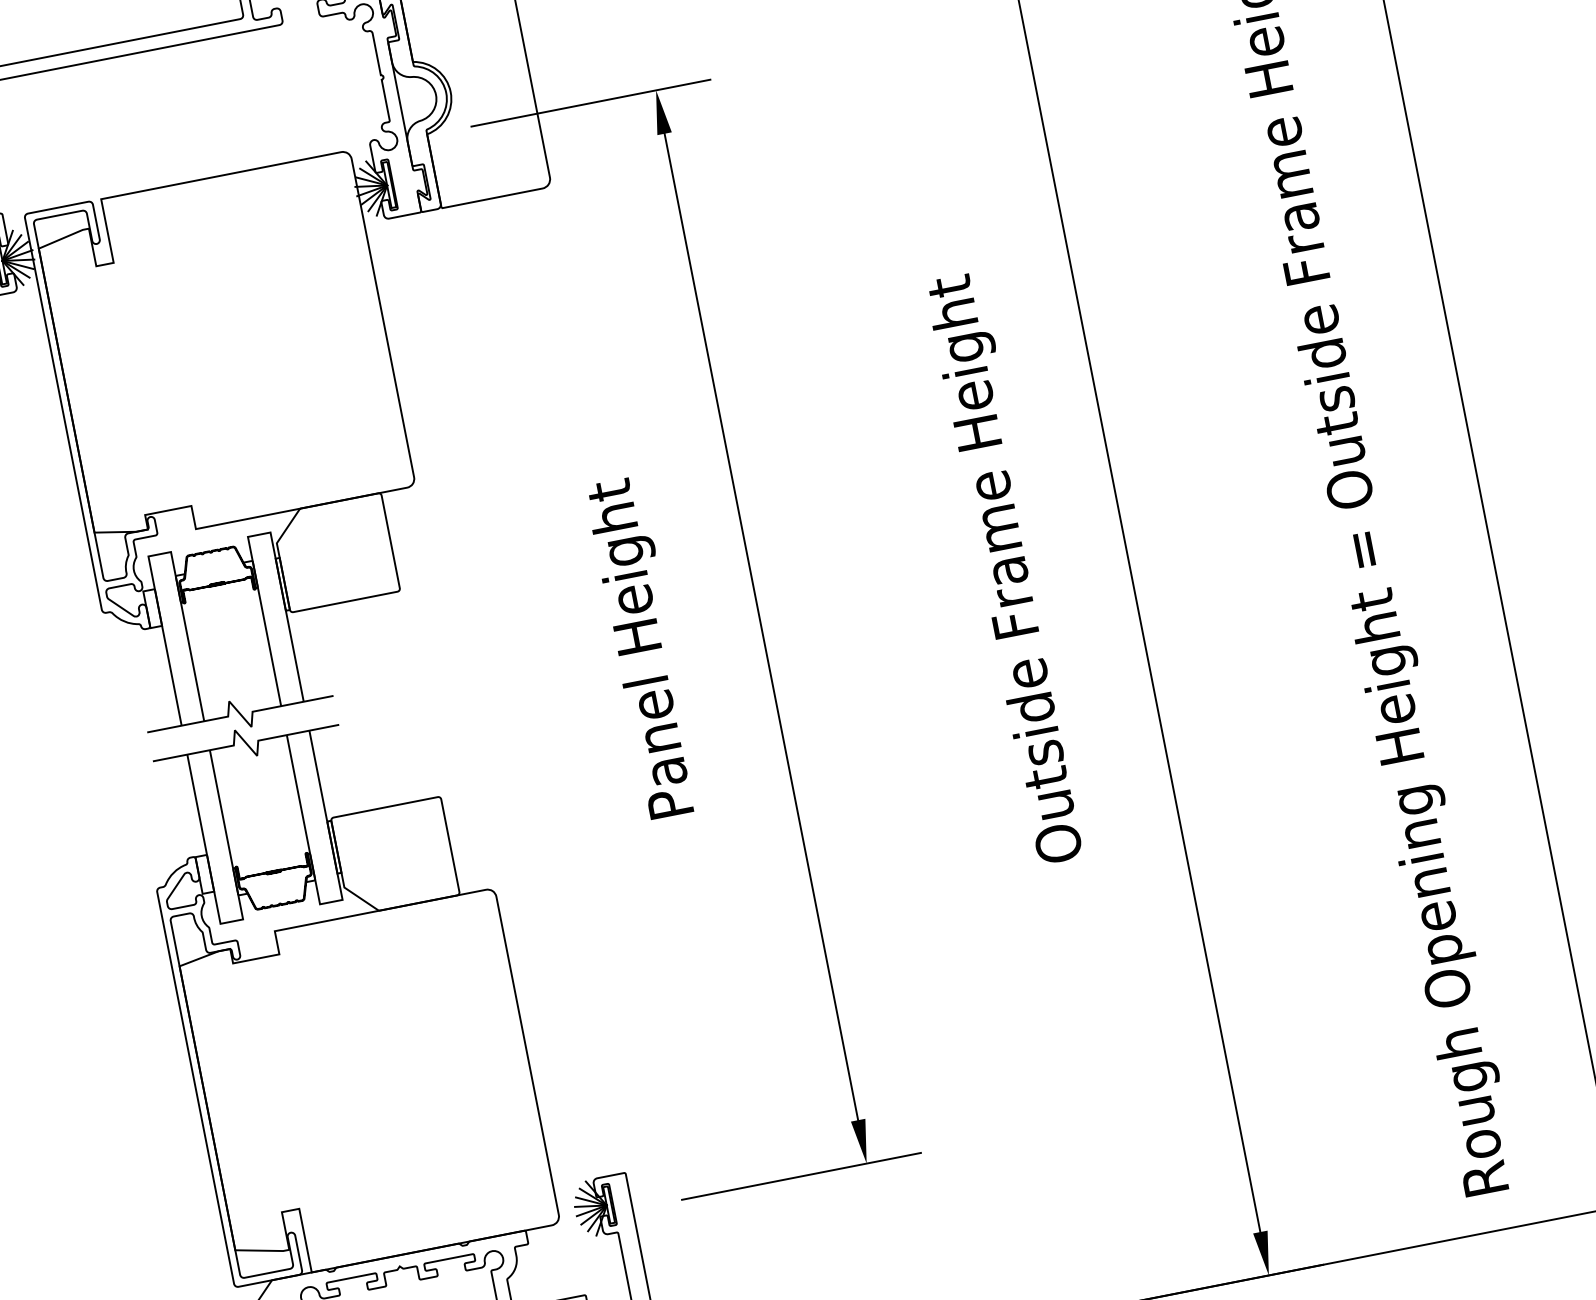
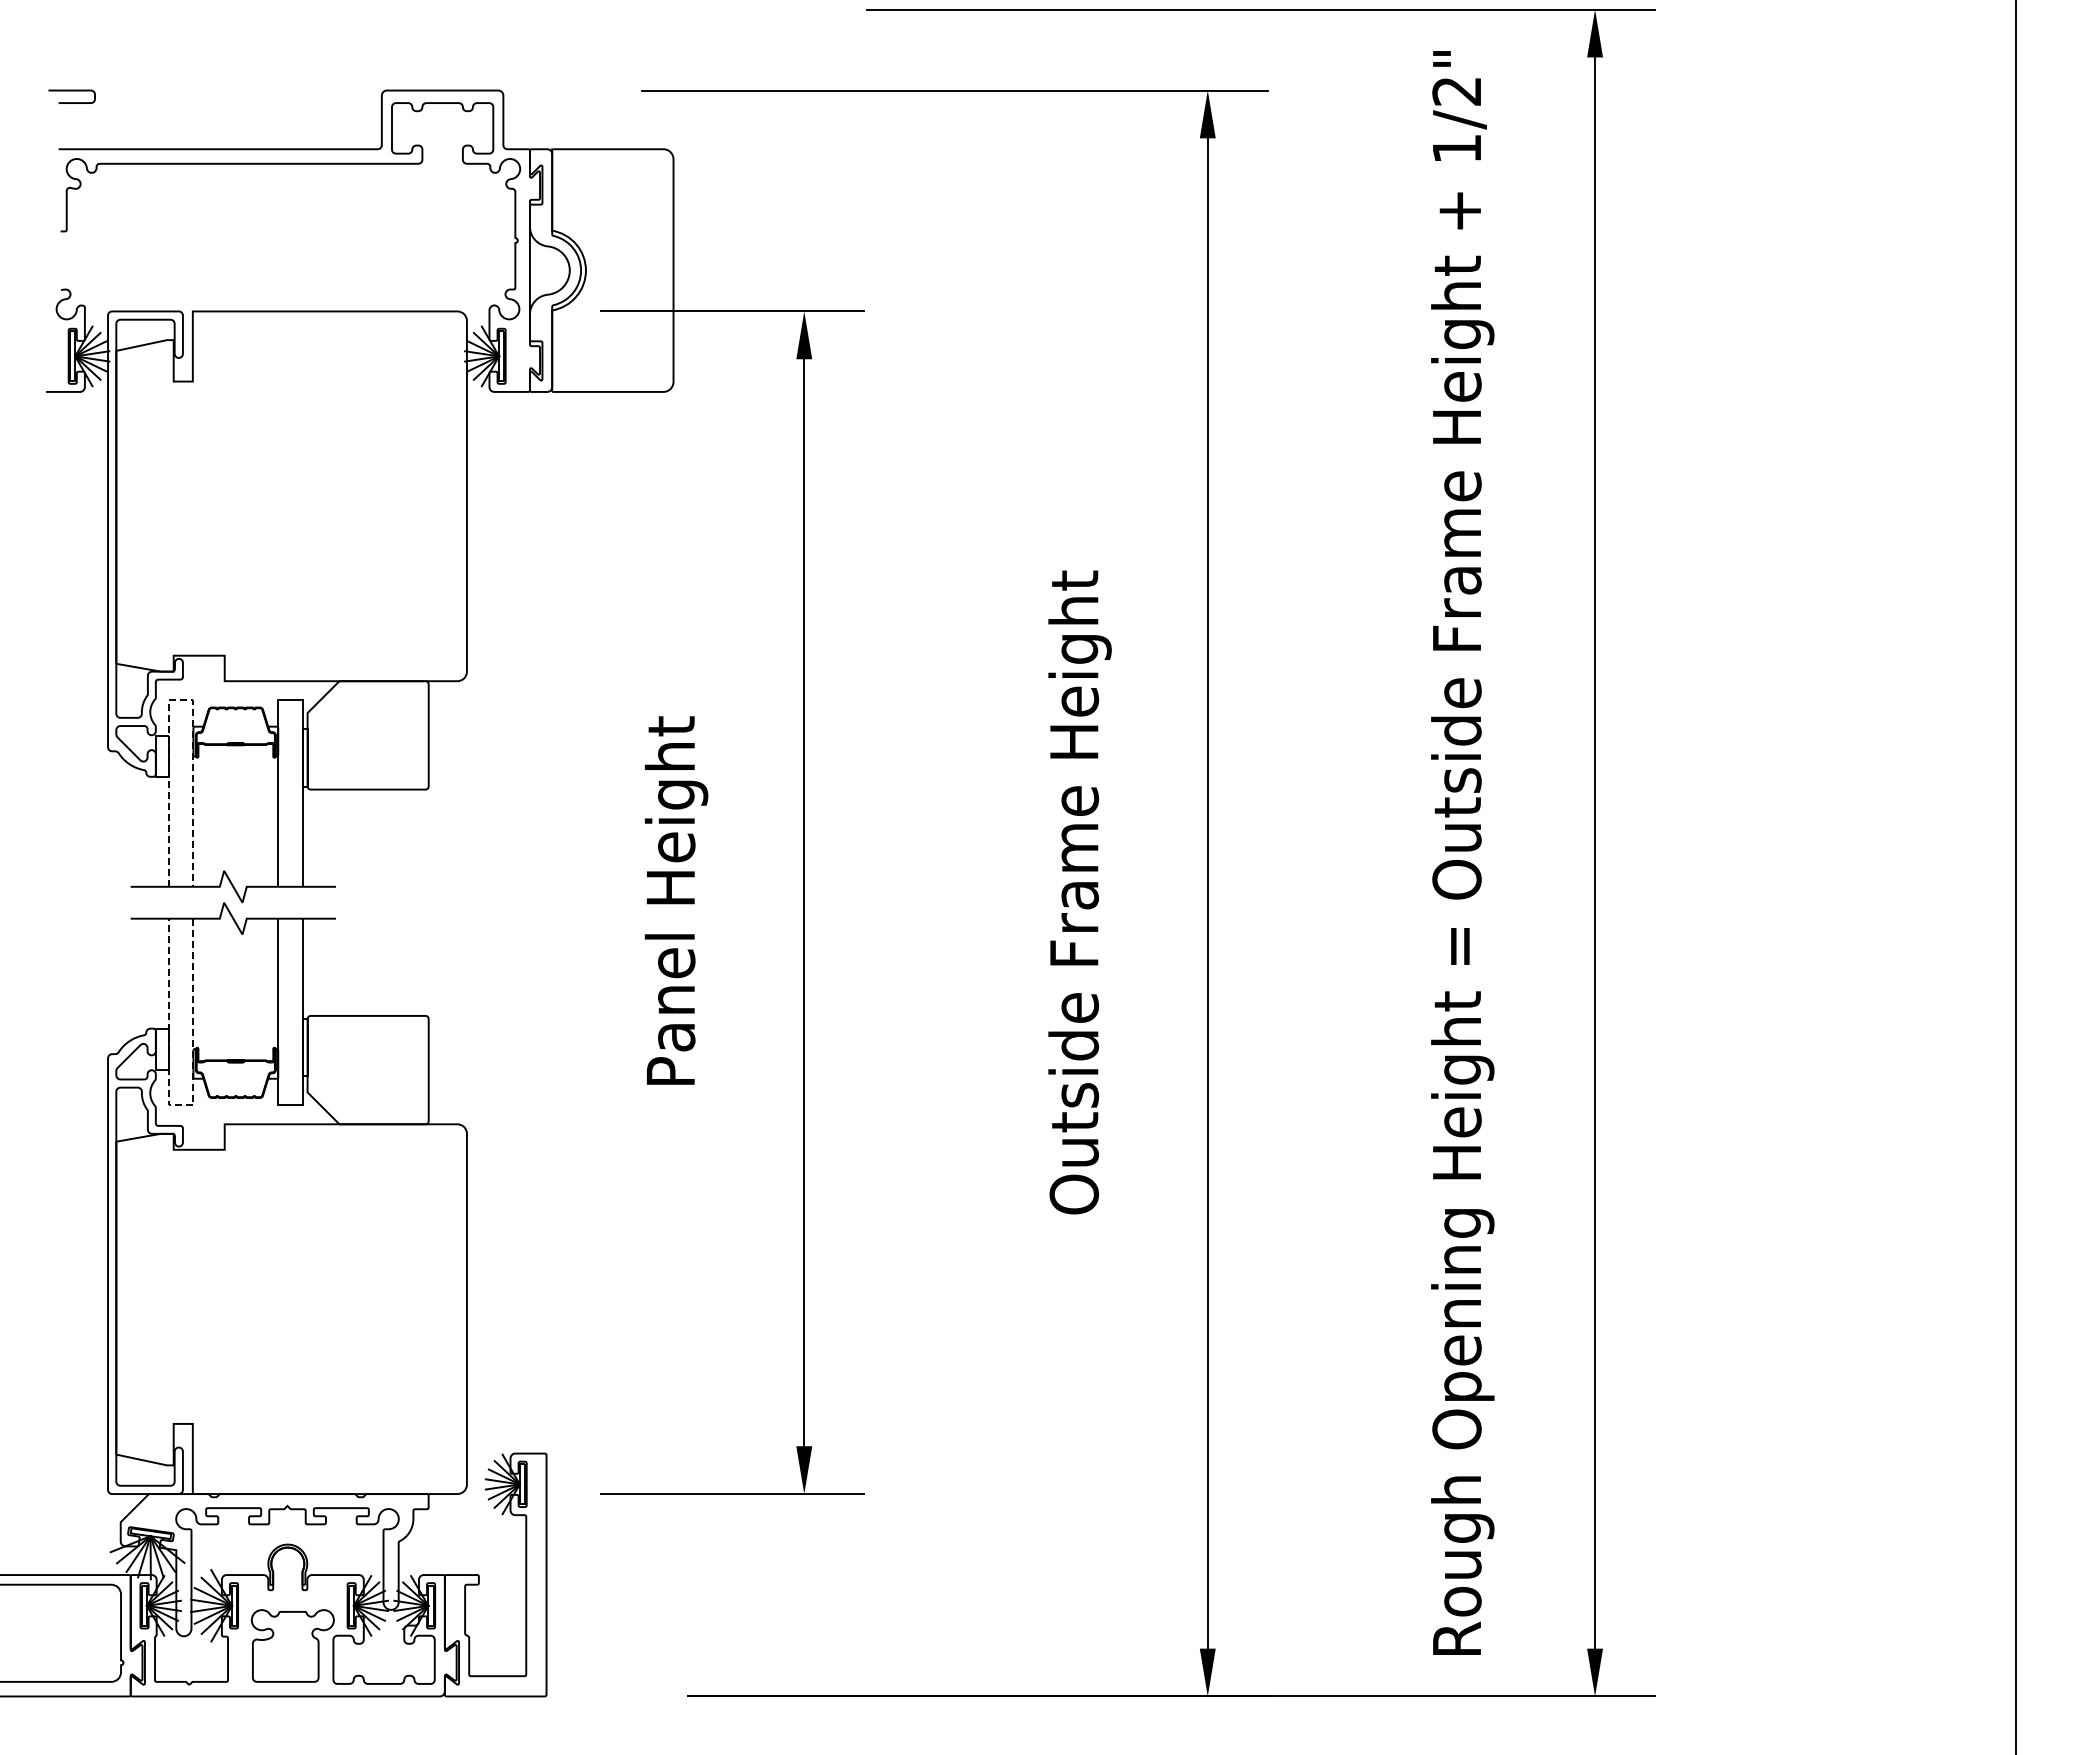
line: (160, 554) -> (181, 700), solid -> dashed
line: (231, 922) -> (180, 1105), solid -> dashed

